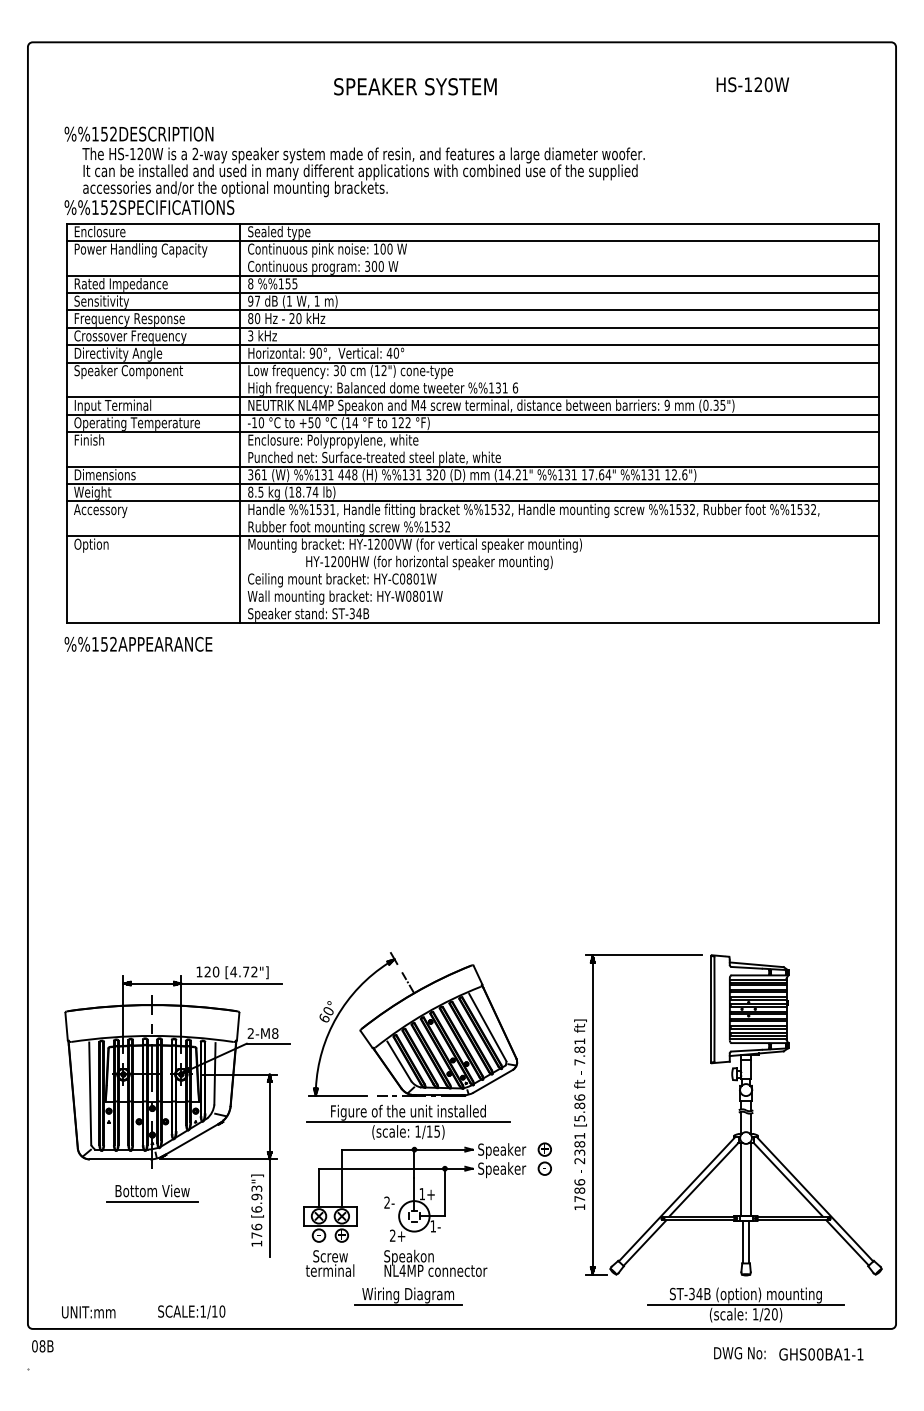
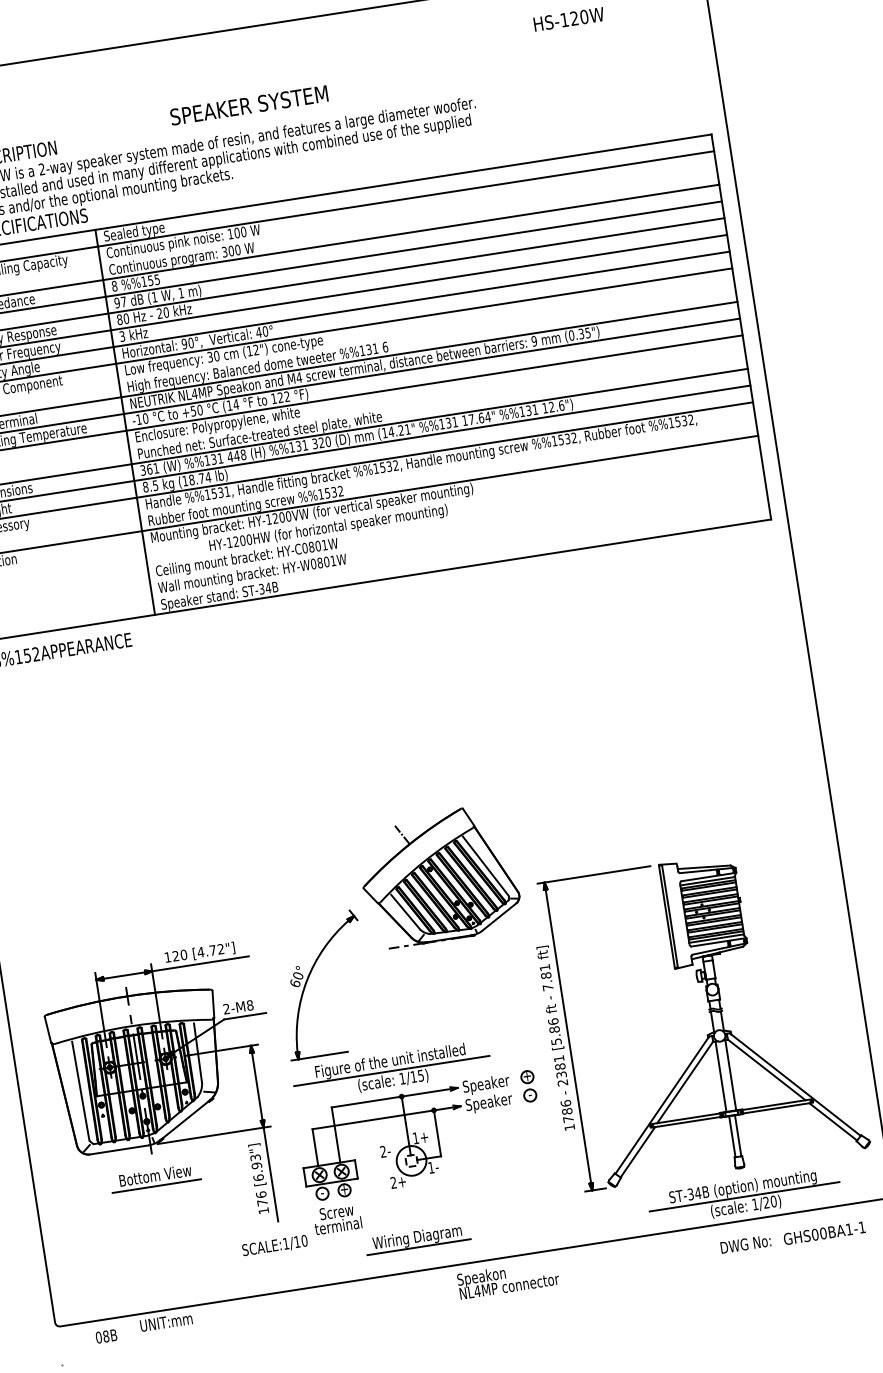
text: (415, 86) -> (249, 105), moved
part: (438, 1030) -> (438, 876), moved
text: (435, 1262) -> (507, 1278), moved
text: (88, 1312) -> (166, 1322), moved
text: (191, 1312) -> (274, 1246), moved
text: (42, 1346) -> (106, 1336), moved

